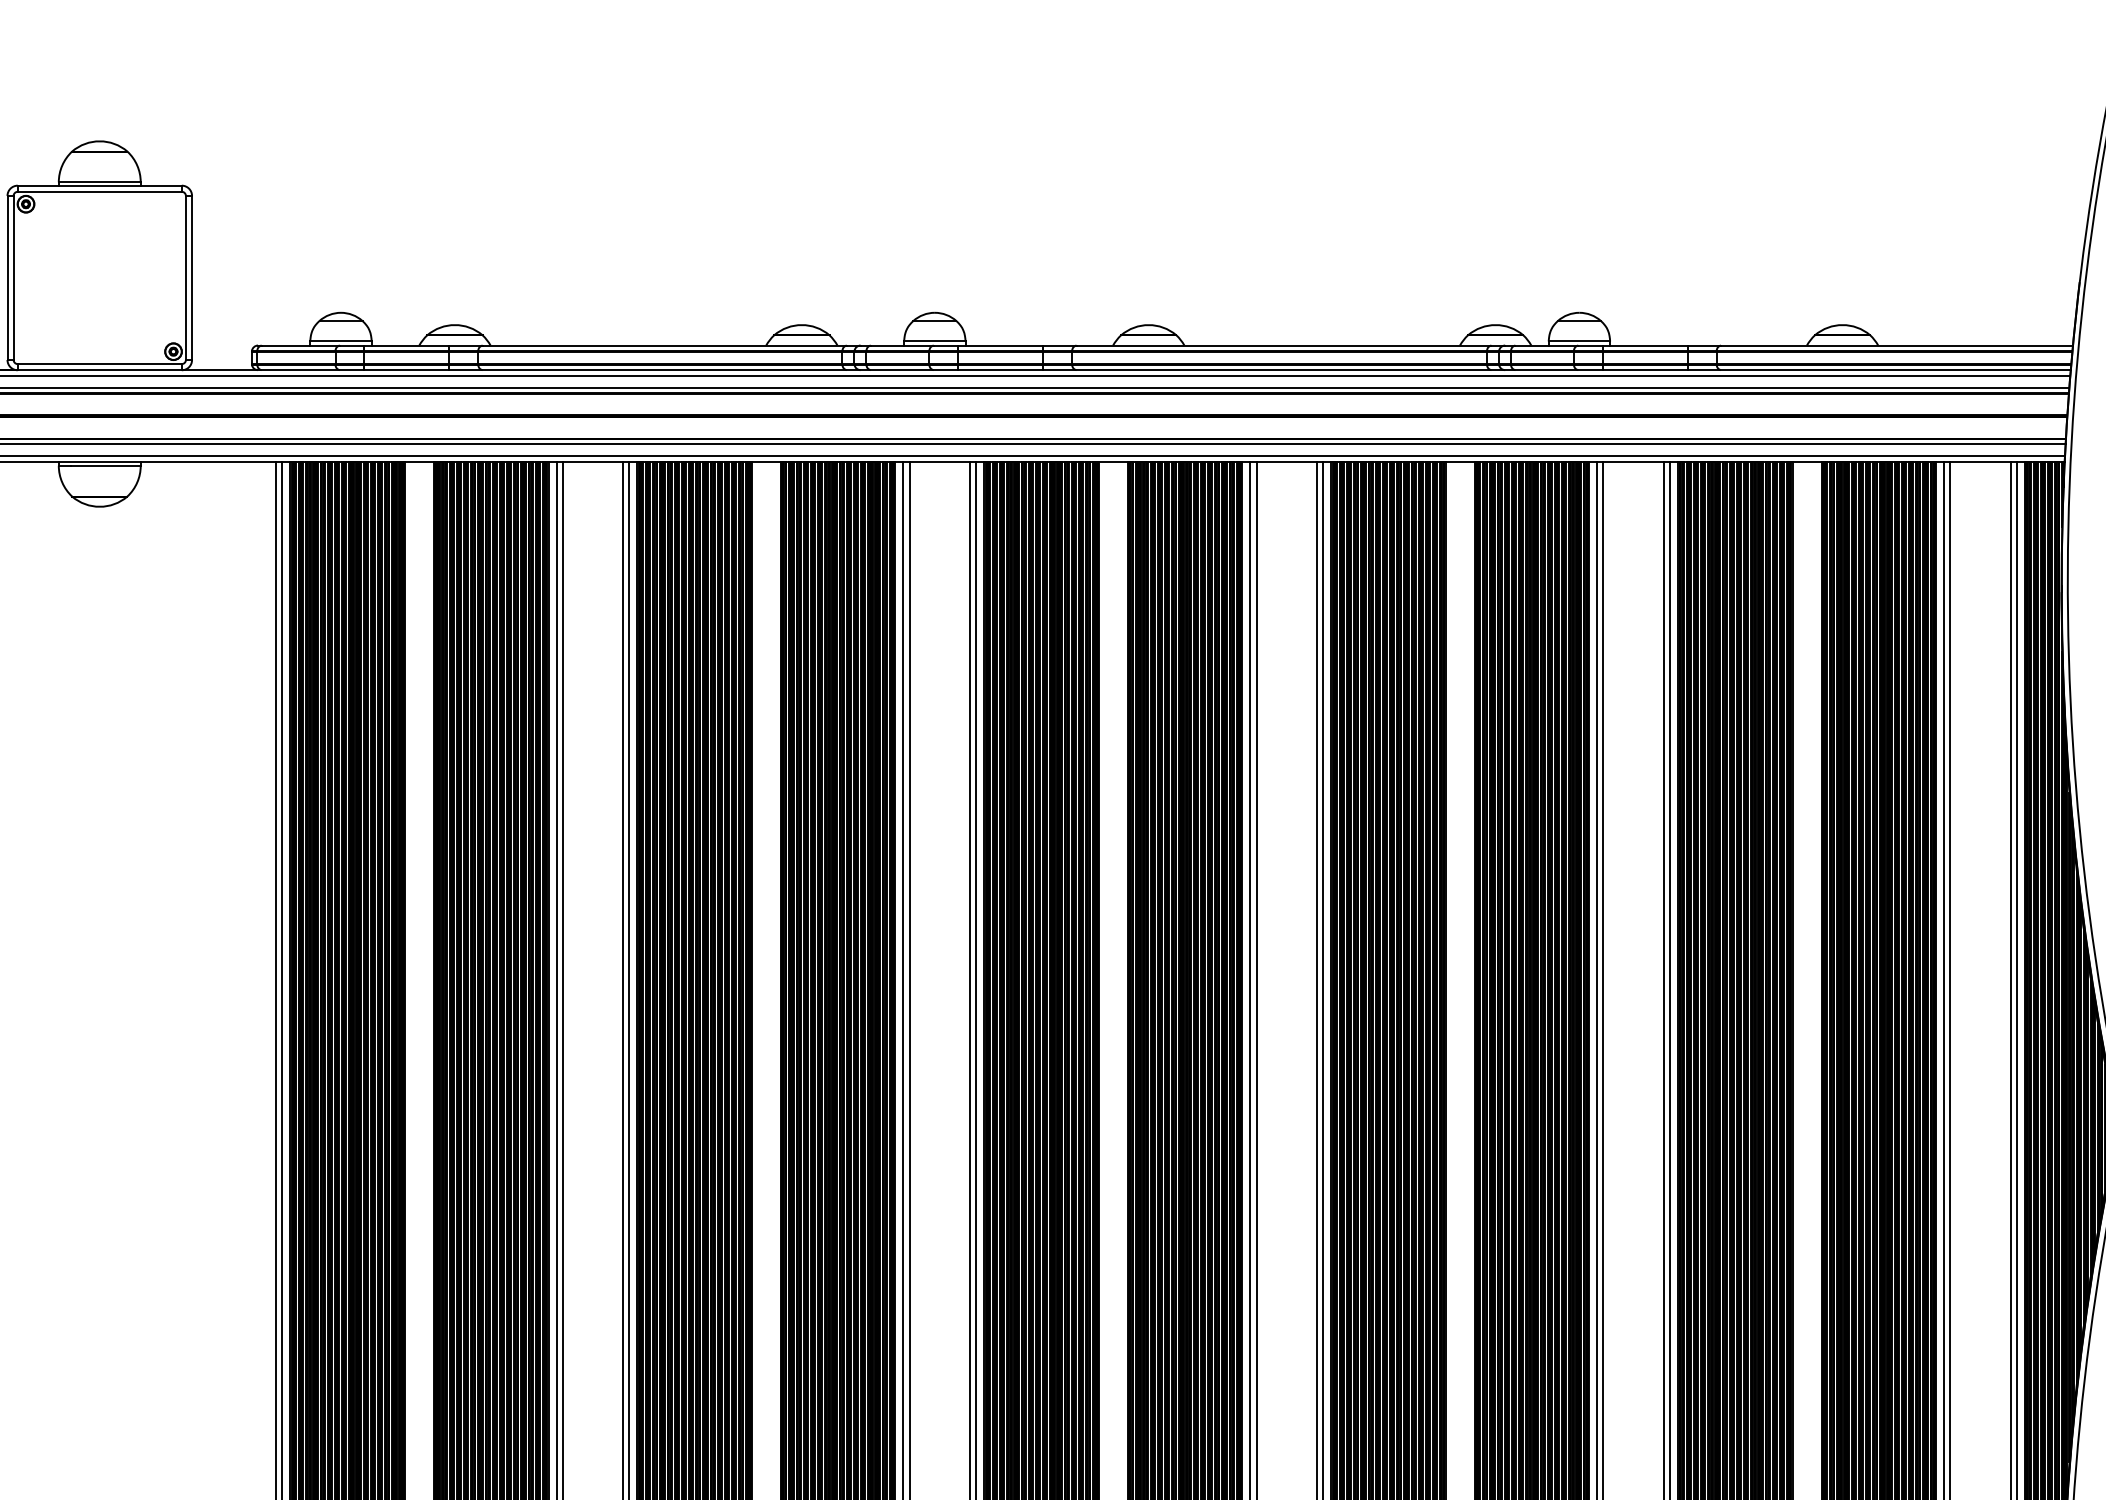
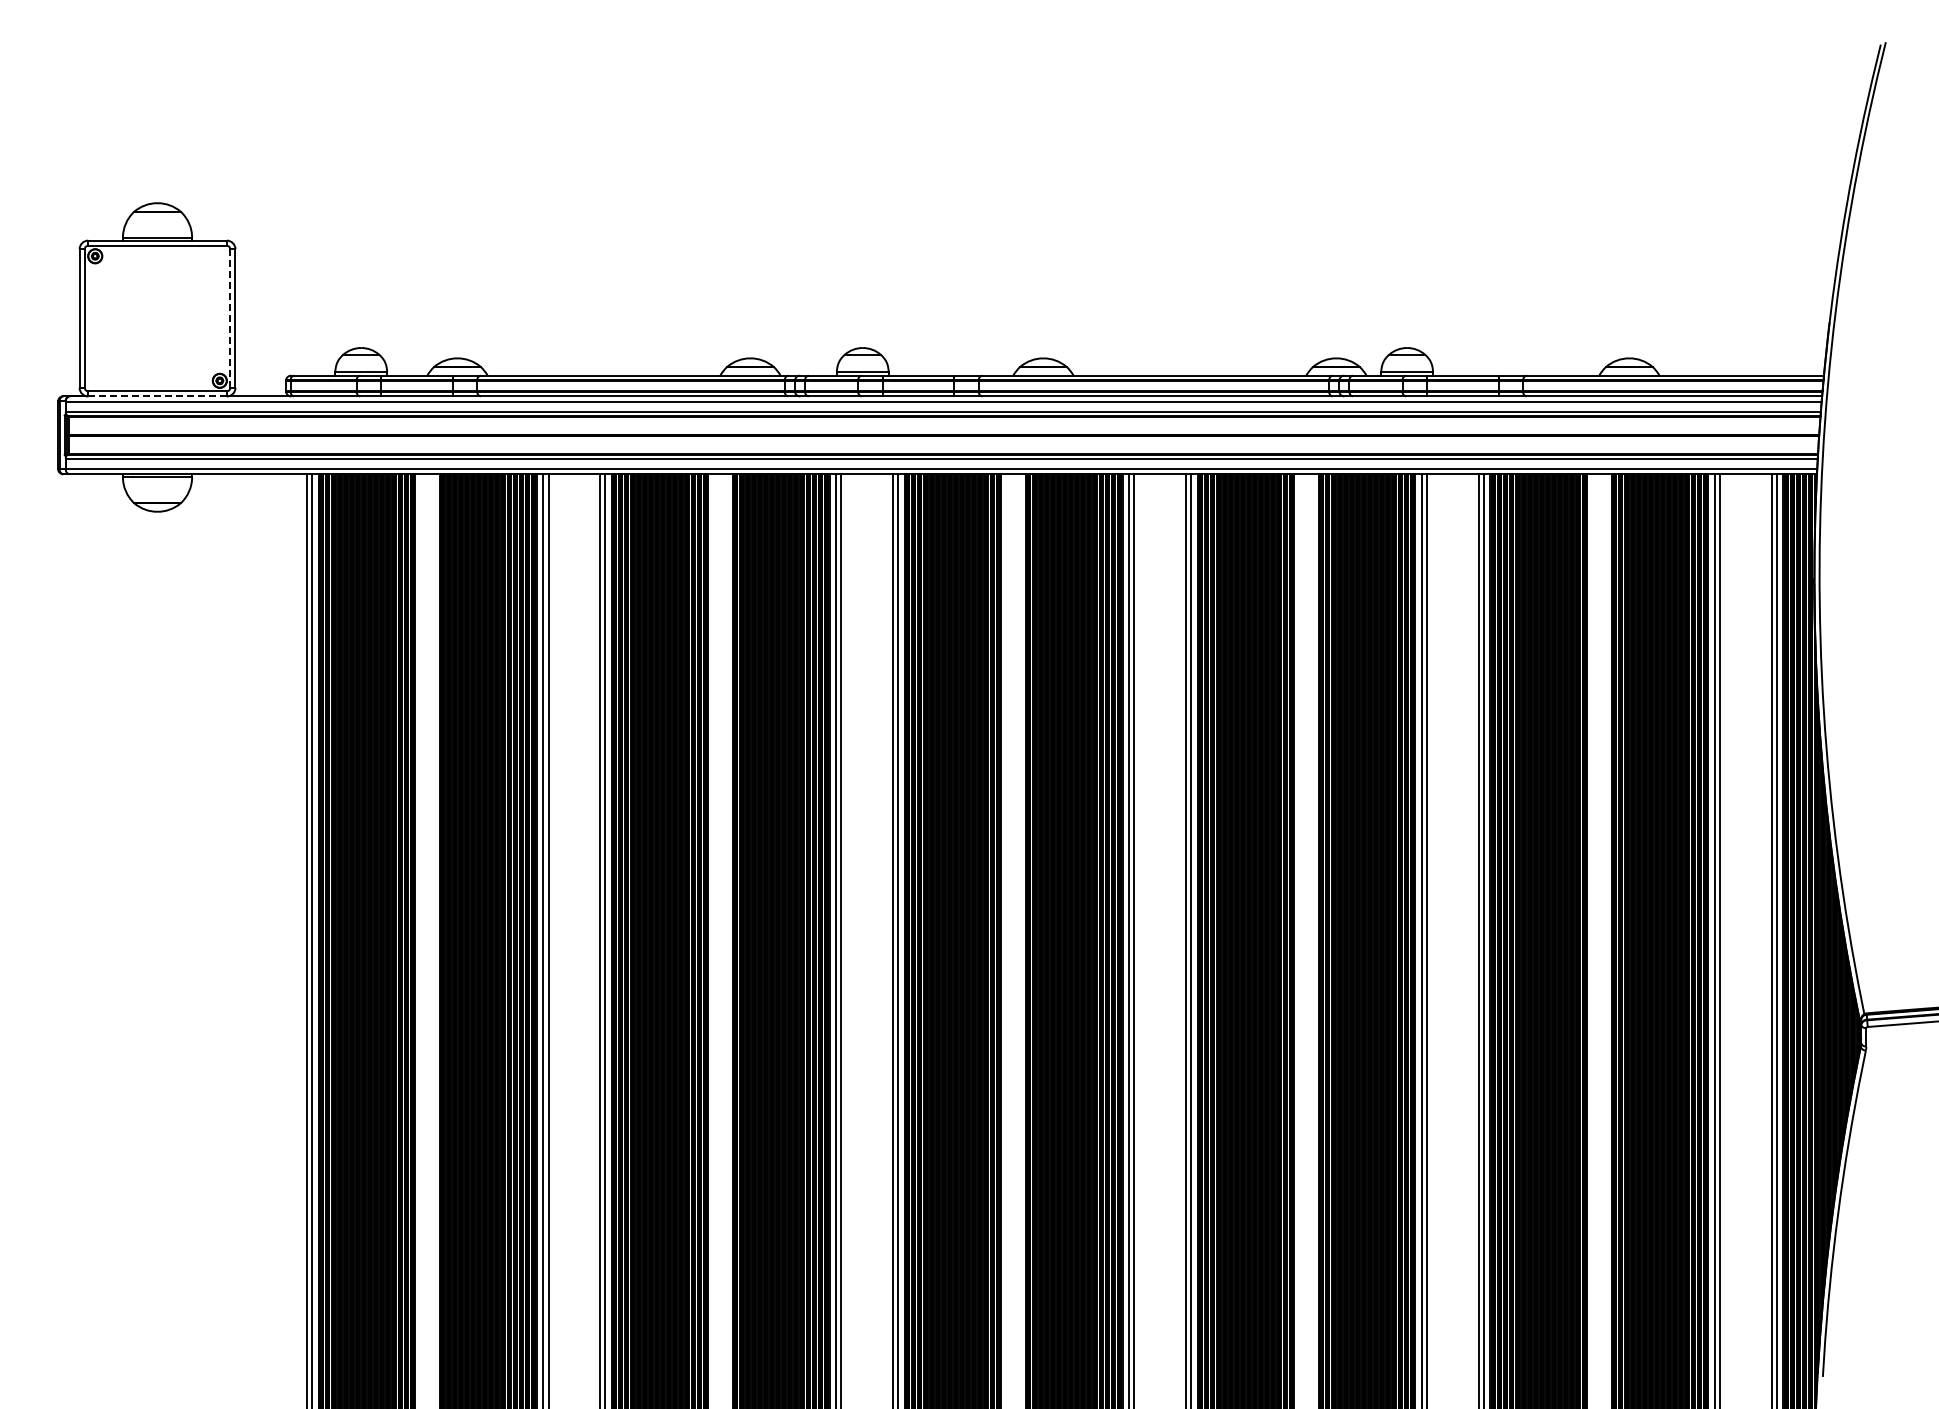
line: (186, 277) -> (230, 318), solid -> dashed
line: (99, 370) -> (157, 396), solid -> dashed

